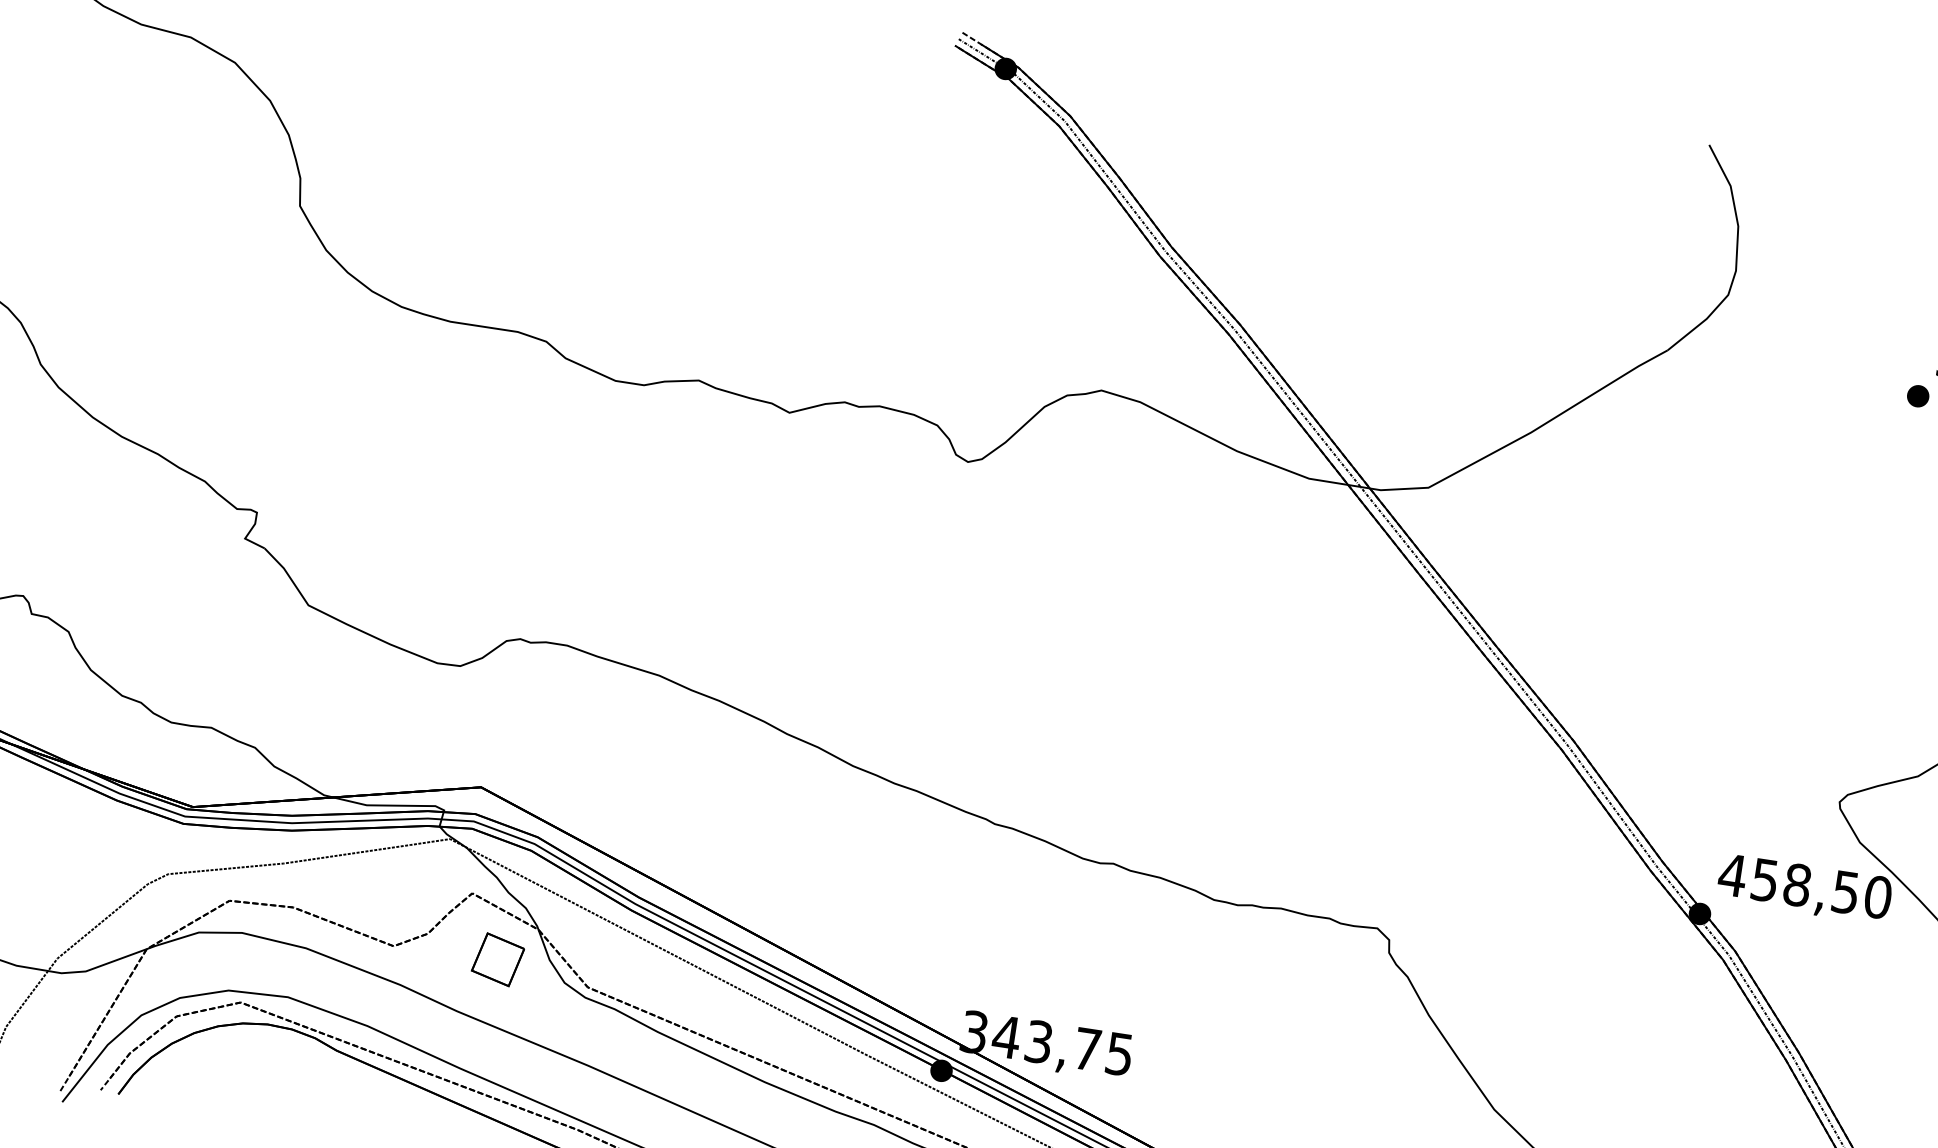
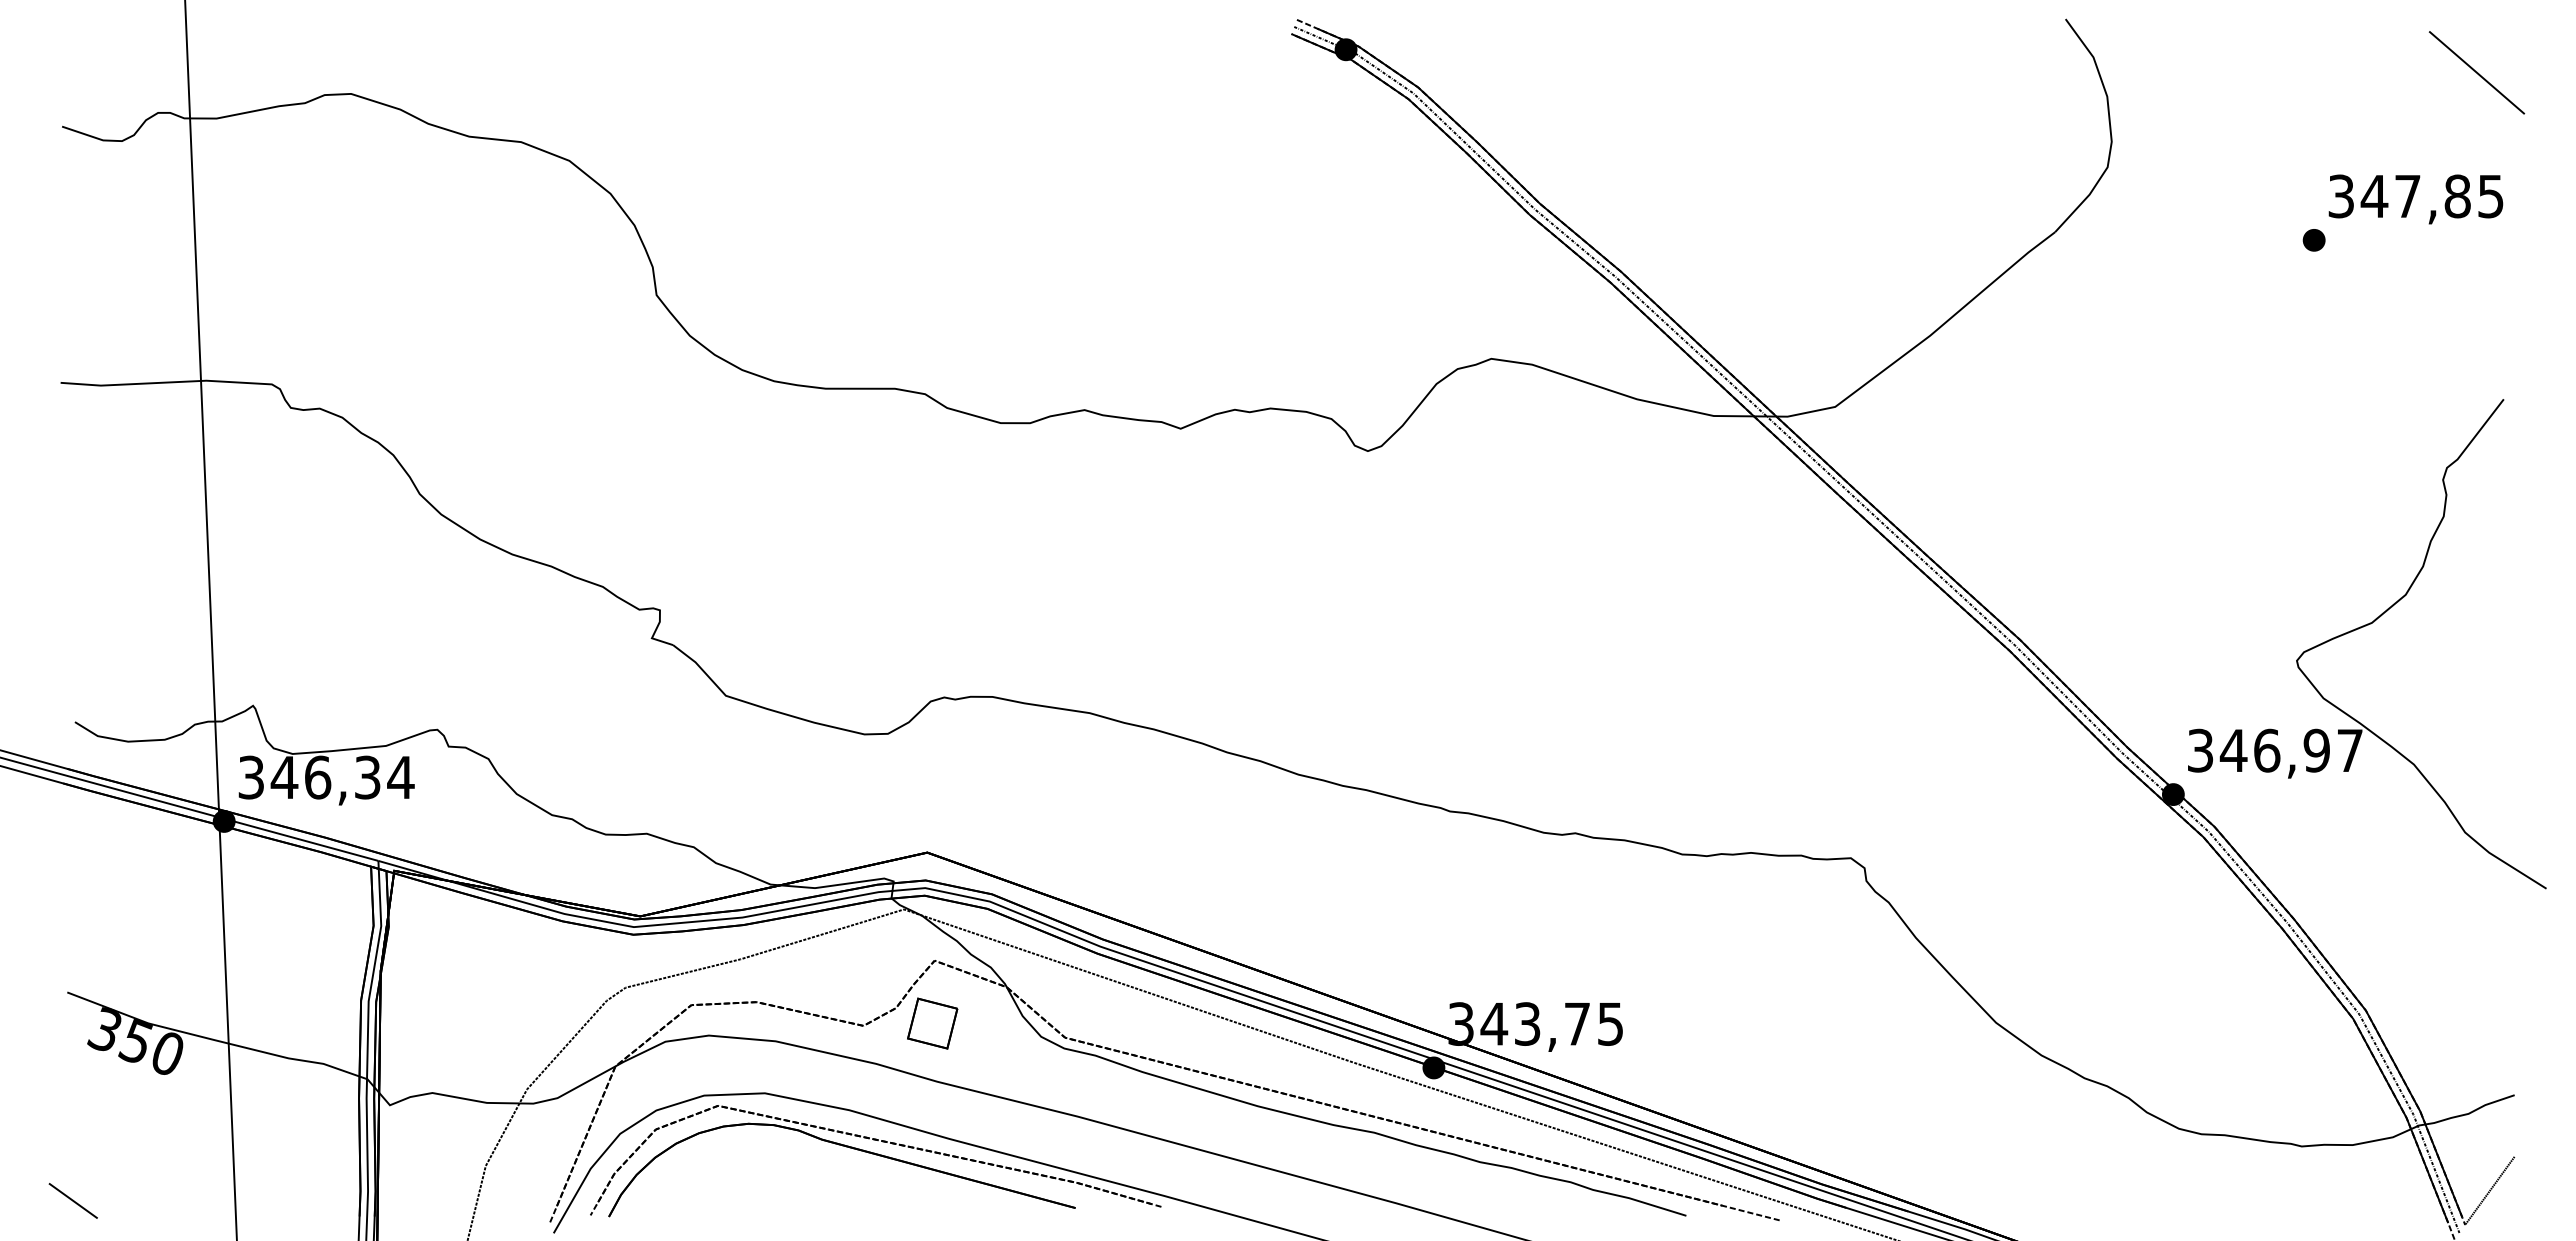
text: (1804, 886) -> (2274, 750), 458,50 -> 346,97
part: (497, 959) -> (932, 1023), moved

